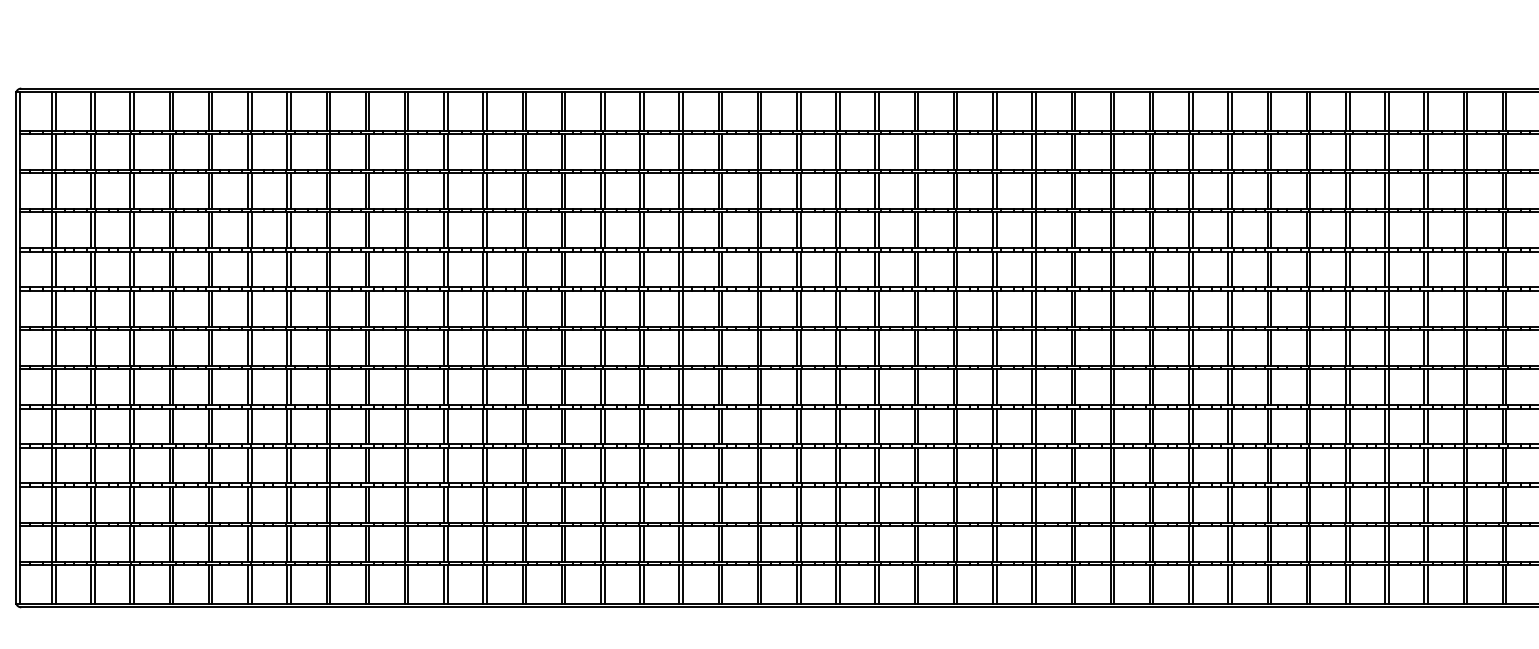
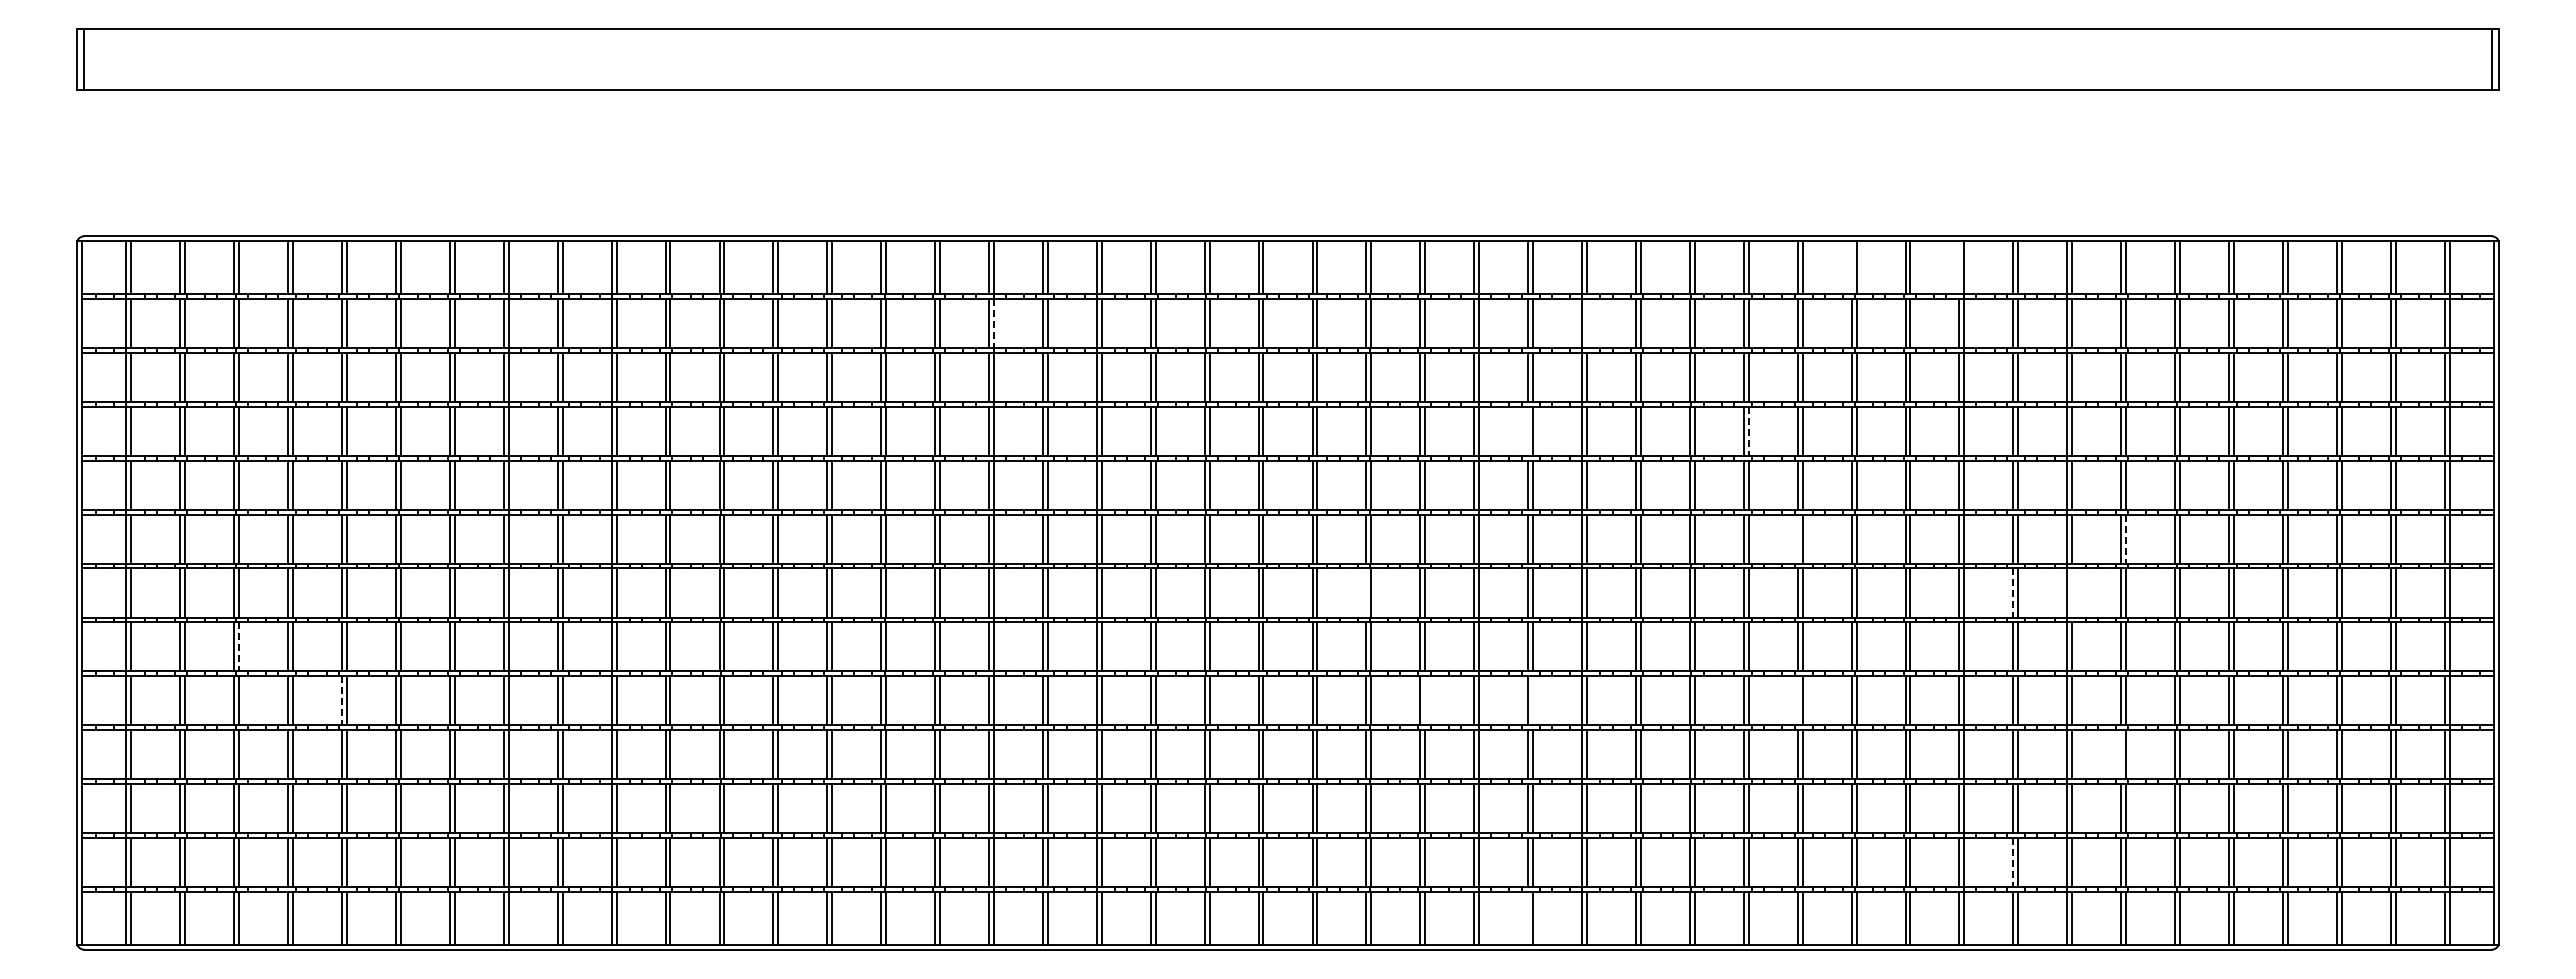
line: (1306, 111) -> (1851, 267), removed
line: (1385, 111) -> (1959, 267), removed
line: (682, 151) -> (993, 323), solid -> dashed
line: (1113, 151) -> (1586, 322), removed
line: (1071, 229) -> (1528, 430), removed
line: (1231, 230) -> (1748, 431), solid -> dashed
line: (1267, 308) -> (1797, 538), removed
line: (1506, 309) -> (2126, 539), solid -> dashed
line: (953, 347) -> (1366, 592), removed
line: (1424, 347) -> (2013, 592), solid -> dashed
line: (1467, 347) -> (2072, 592), removed
line: (134, 386) -> (239, 646), solid -> dashed
line: (209, 426) -> (342, 700), solid -> dashed
line: (996, 426) -> (1425, 700), removed
line: (1075, 426) -> (1533, 700), removed
line: (1267, 426) -> (1797, 700), removed
line: (1503, 465) -> (2121, 754), removed
line: (1424, 543) -> (2013, 862), solid -> dashed
line: (1071, 583) -> (1528, 917), removed

